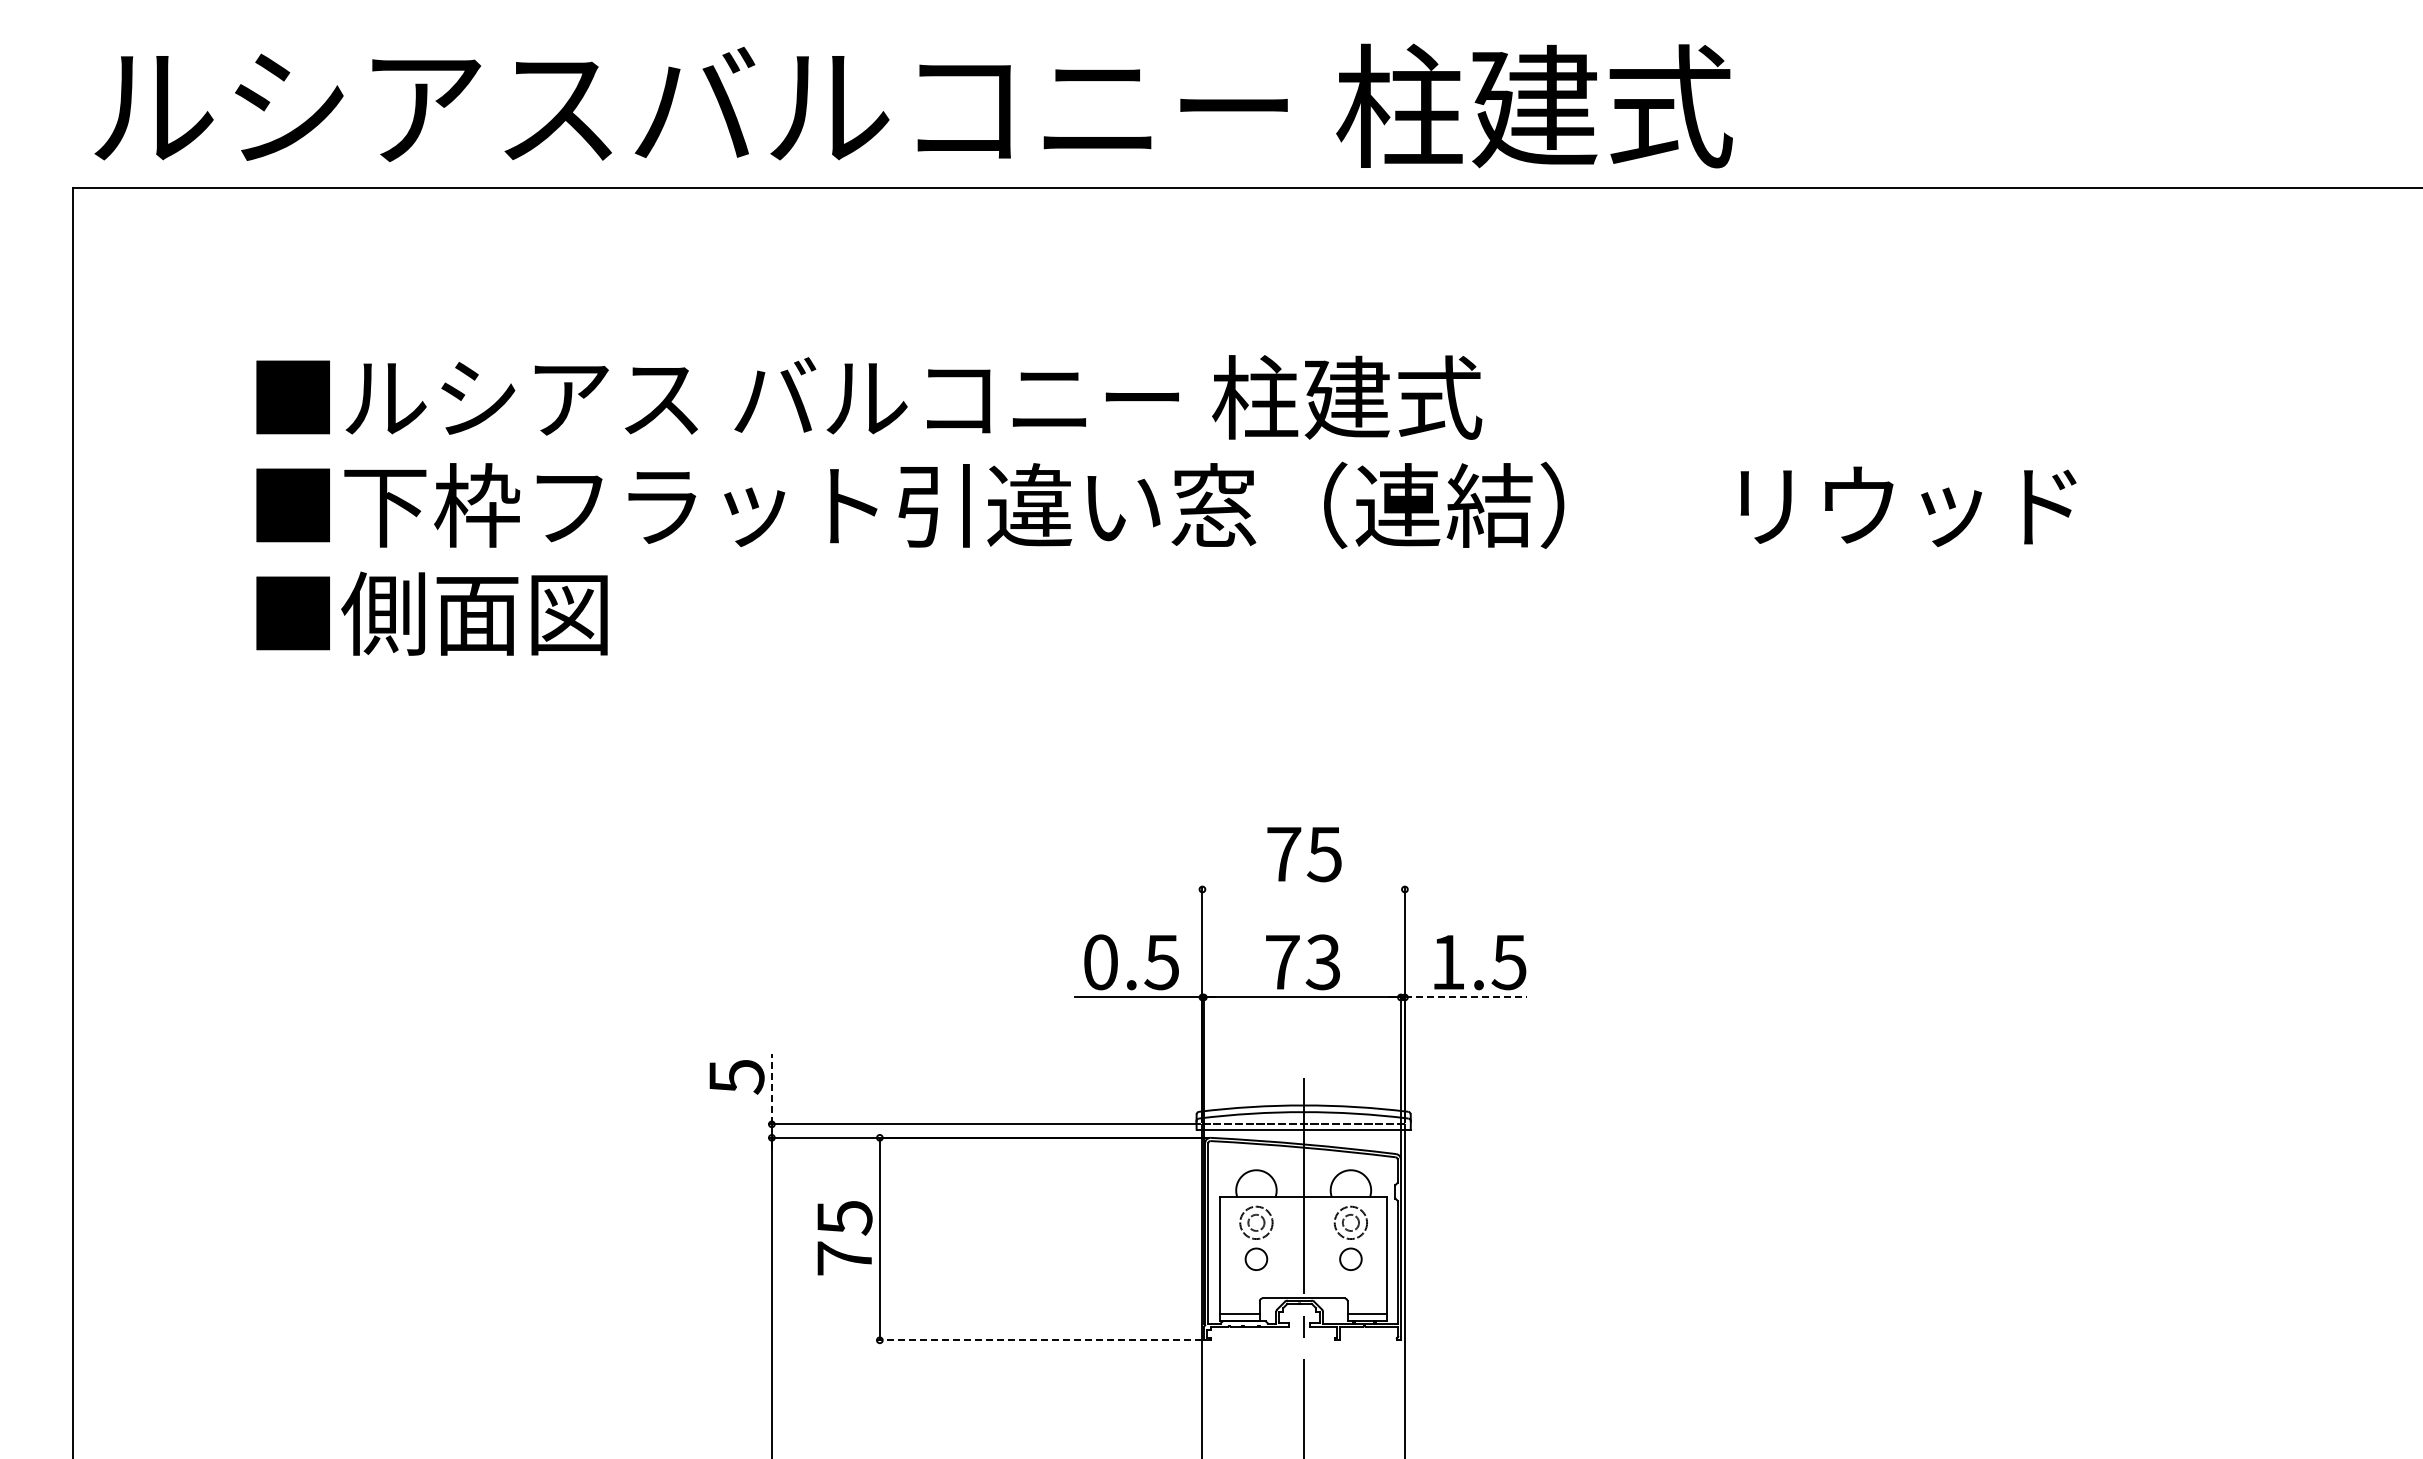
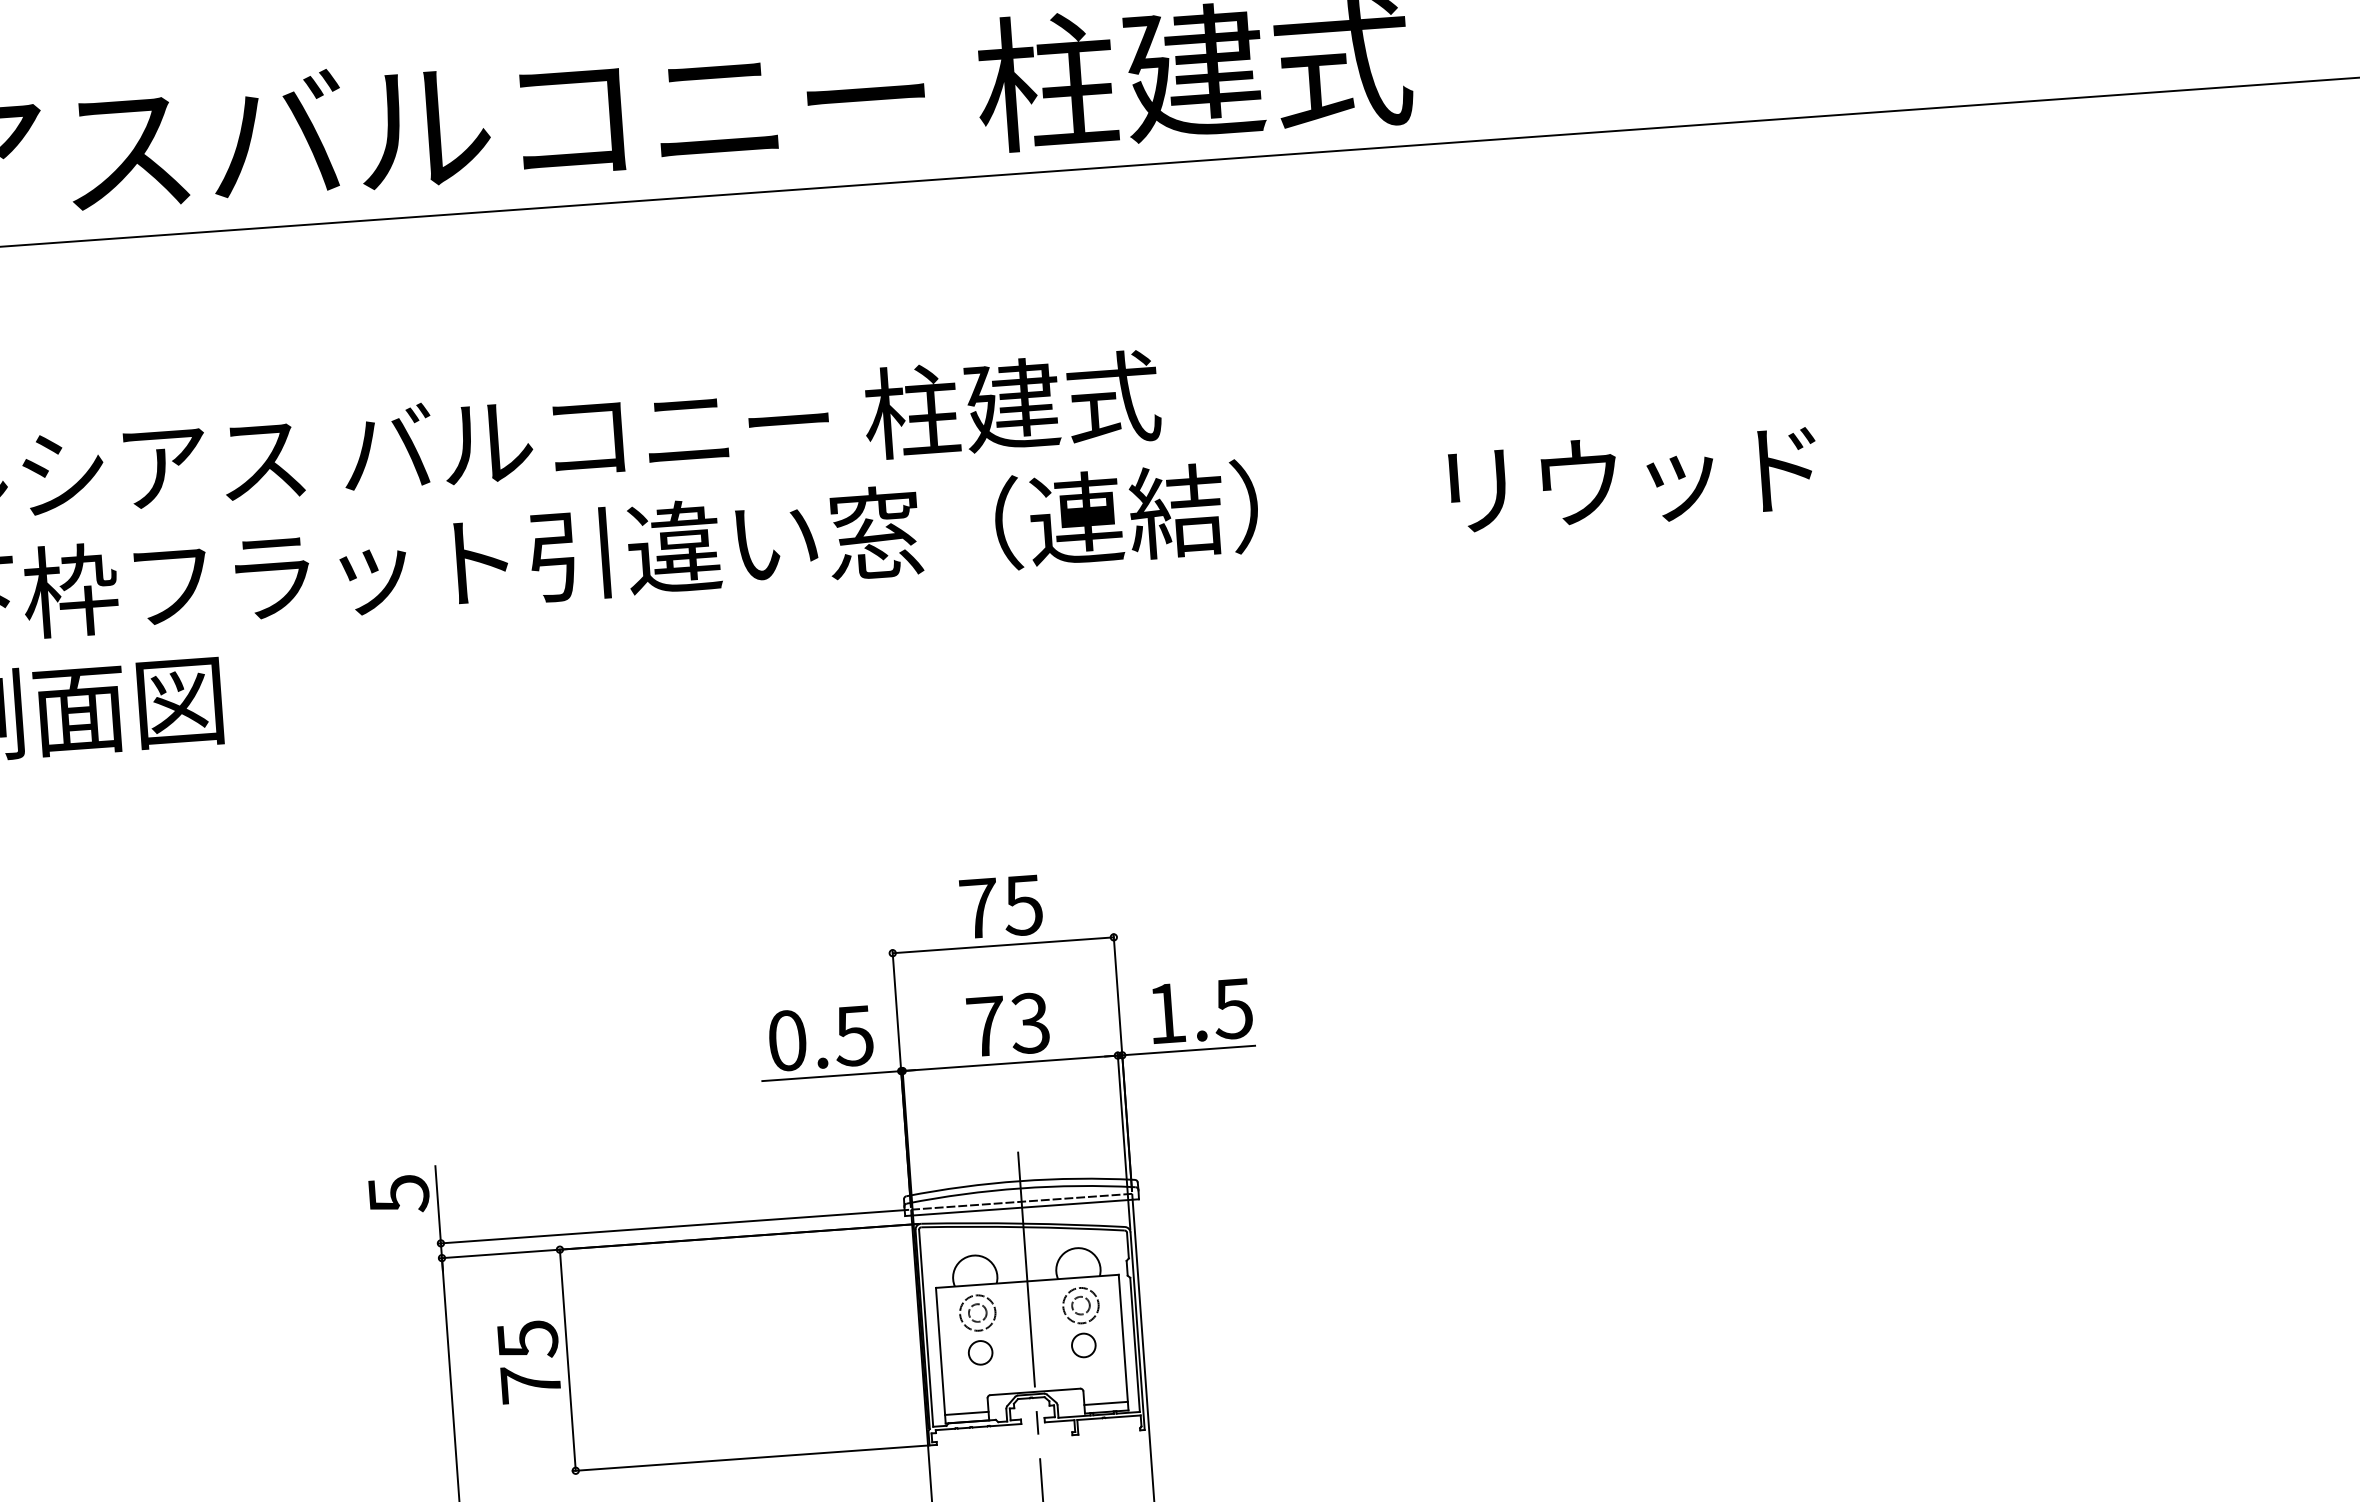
line: (1303, 889) -> (1003, 945), added
line: (1465, 997) -> (1188, 1050), dashed -> solid
line: (771, 1088) -> (437, 1204), dashed -> solid
line: (1039, 1340) -> (750, 1458), dashed -> solid

